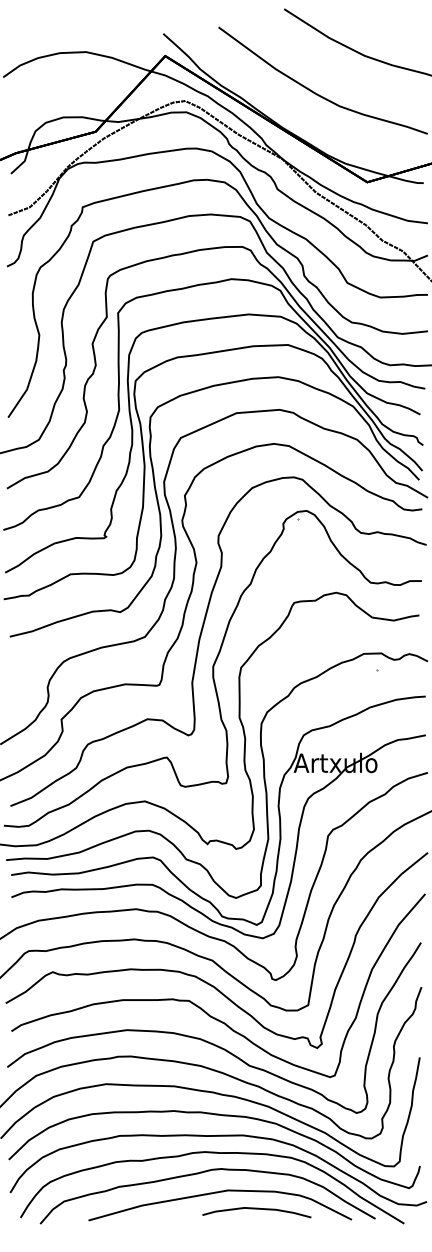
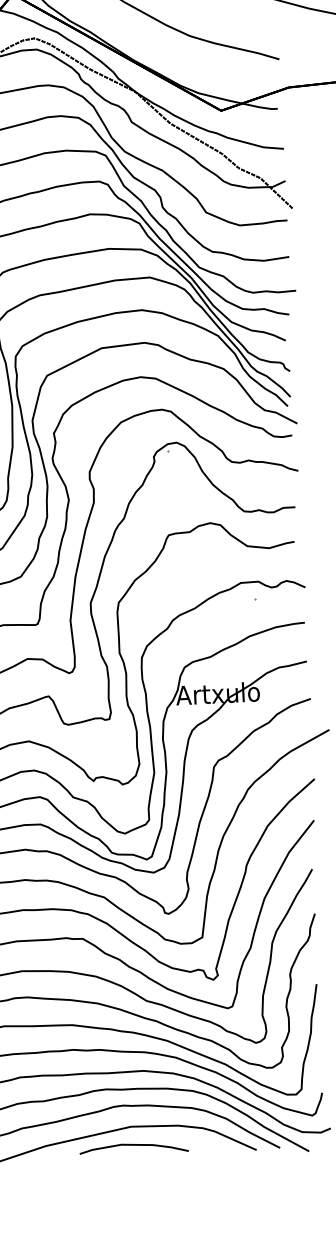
curve: (256, 1209) -> (133, 1145), moved

